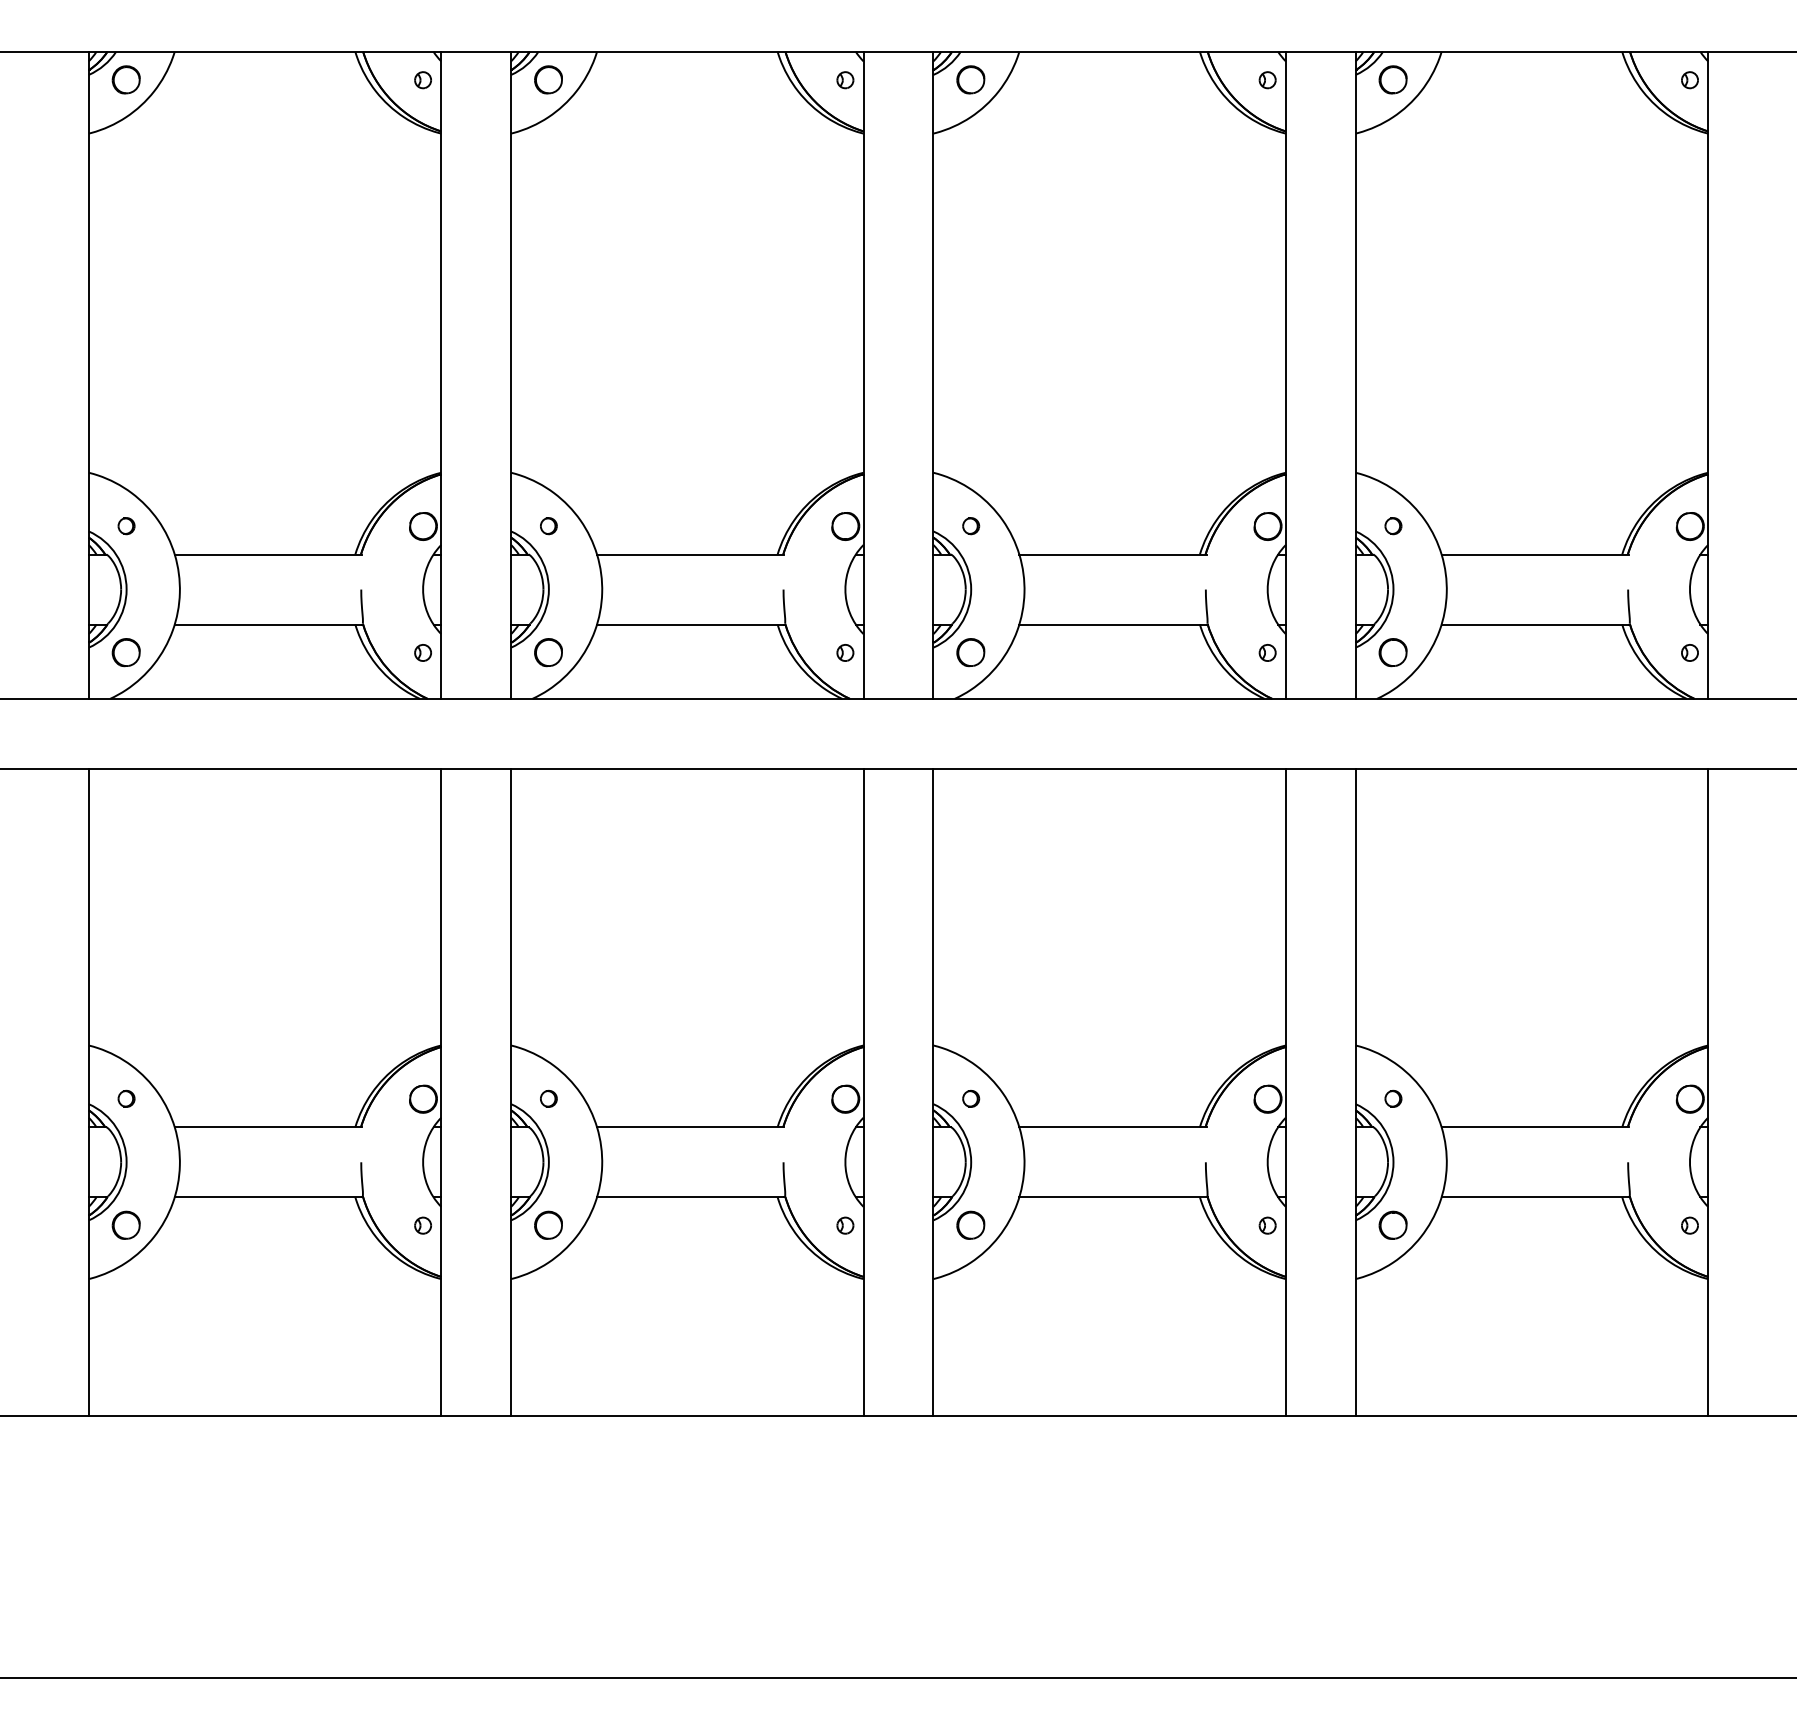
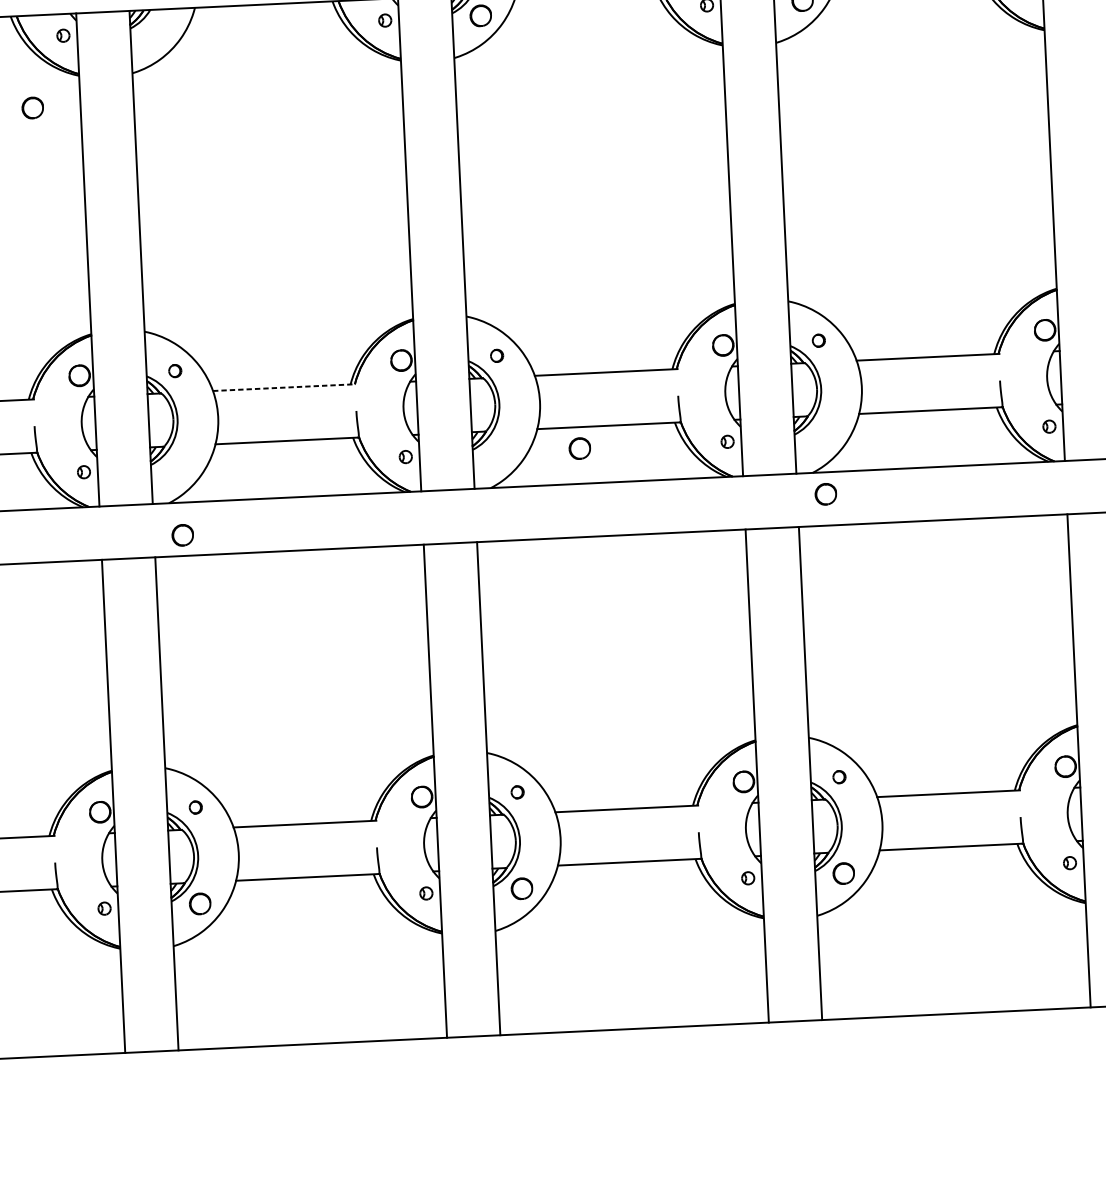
part: (548, 79) -> (32, 107), moved
line: (690, 554) -> (284, 387), solid -> dashed
part: (548, 652) -> (182, 535), moved
part: (970, 652) -> (579, 448), moved
part: (1392, 652) -> (825, 494), moved

